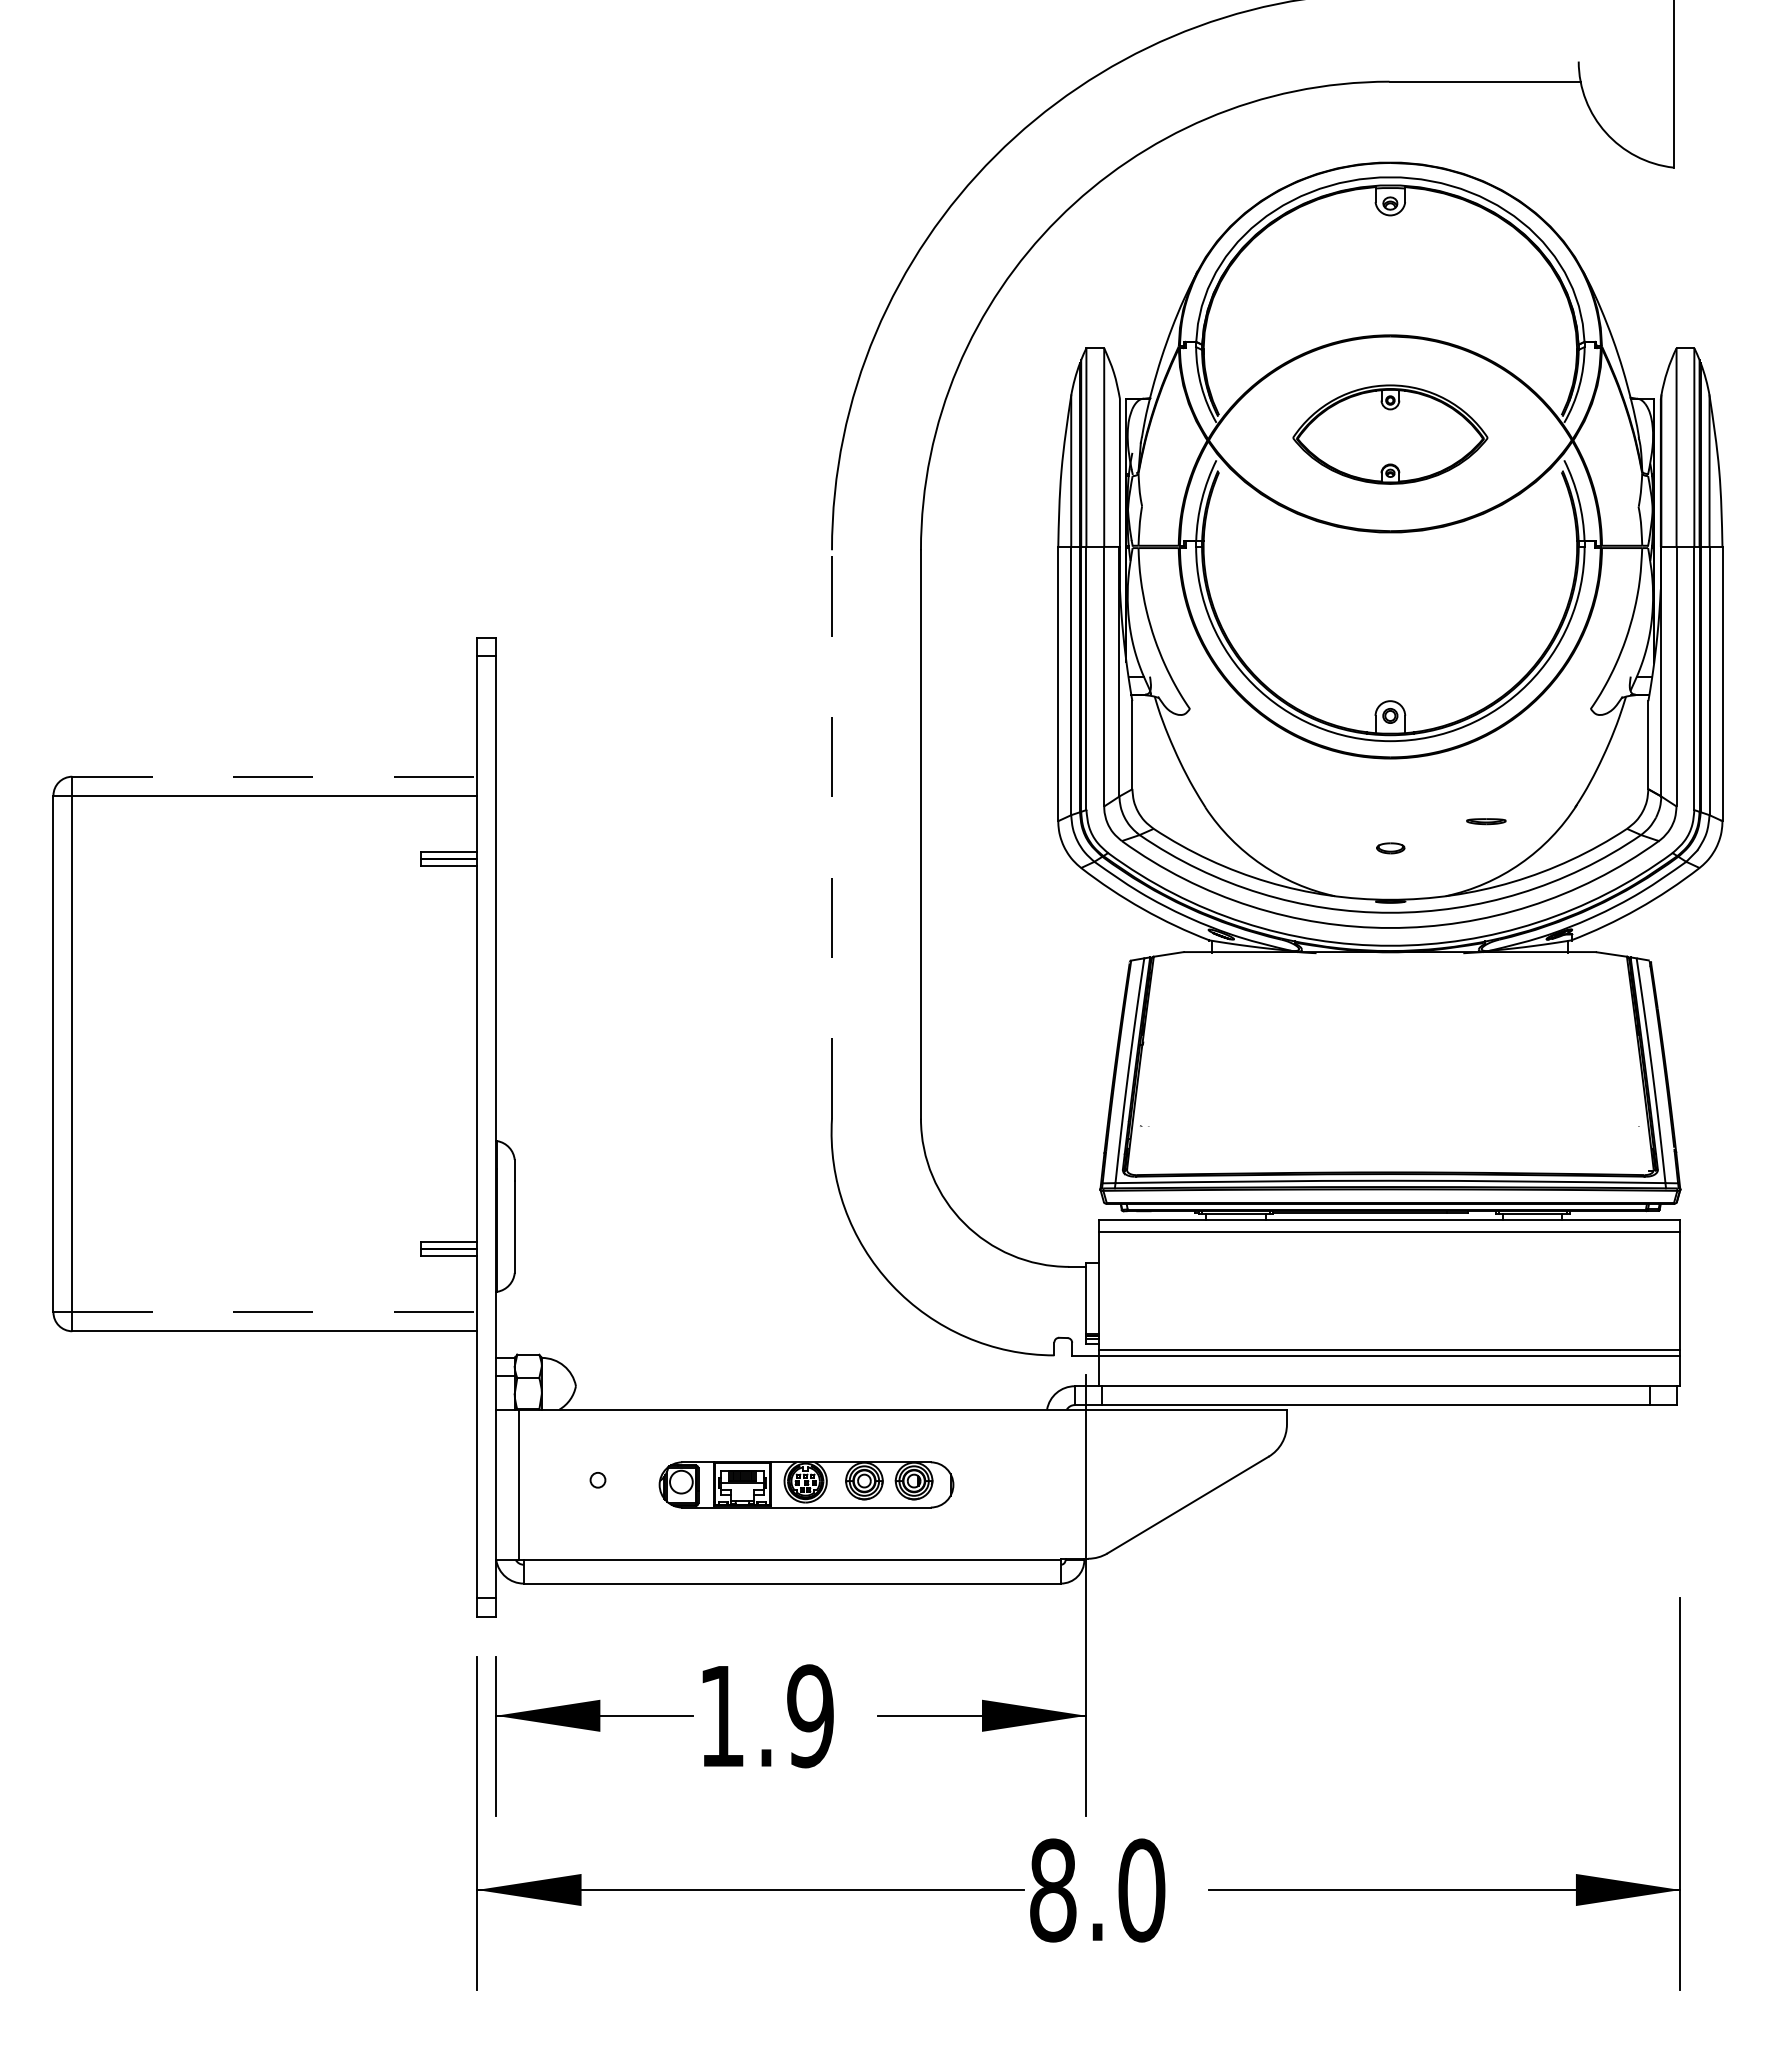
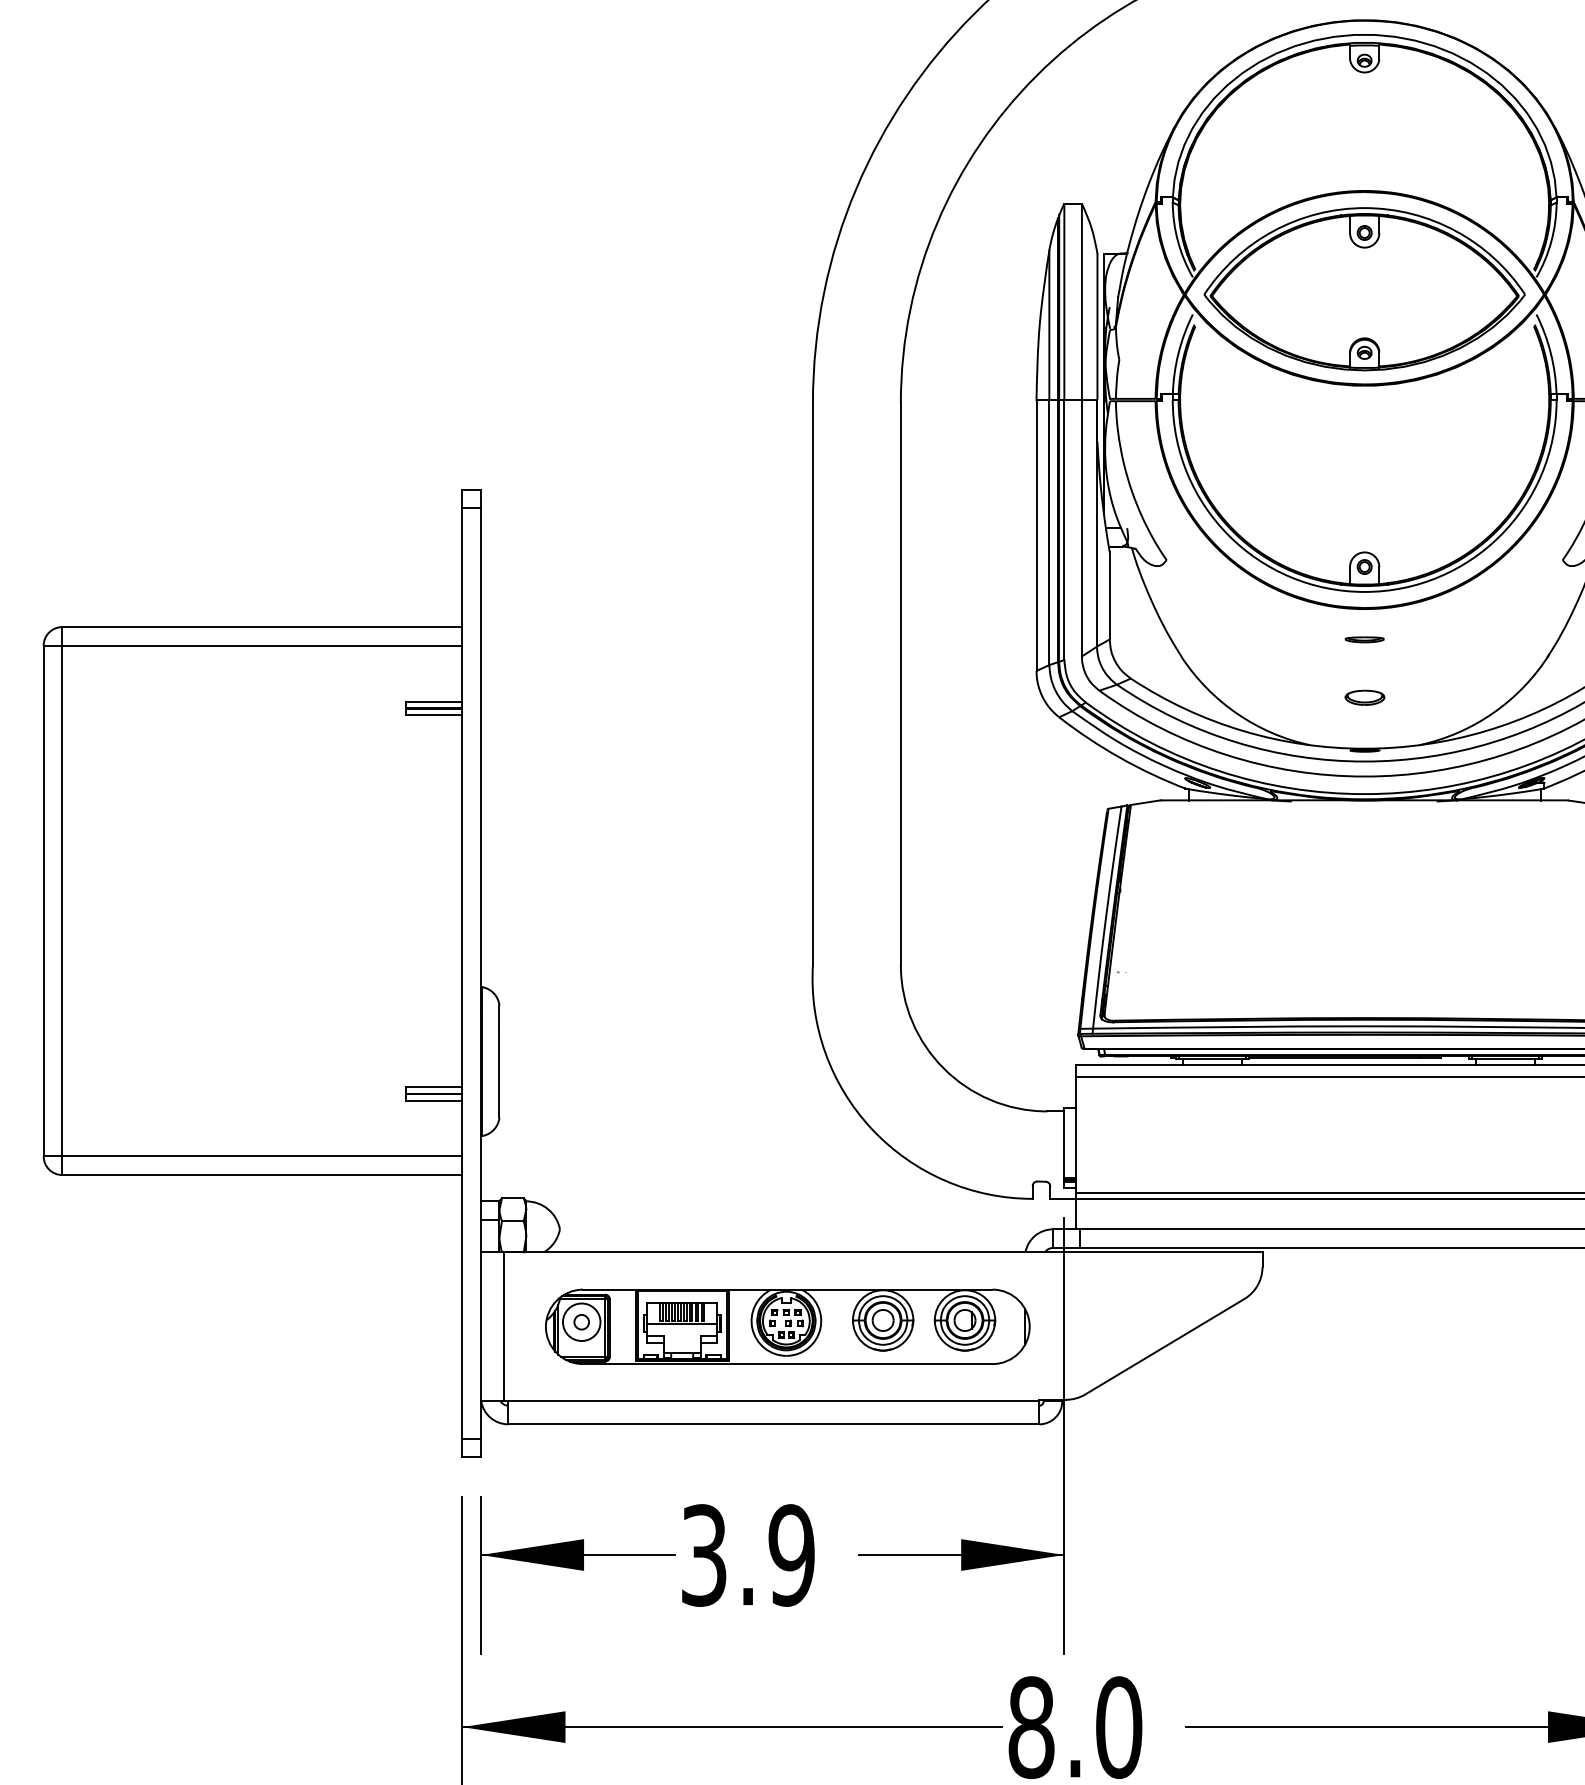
part: (1390, 434) -> (1364, 288), size x1.67
line: (275, 776) -> (263, 626), dashed -> solid
part: (1486, 821) -> (1364, 639), moved
line: (832, 833) -> (813, 683), dashed -> solid
part: (1390, 848) -> (1364, 698), size x1.43
line: (275, 1312) -> (263, 1156), dashed -> solid
part: (806, 1484) -> (787, 1326), size x1.67
text: (721, 1716) -> (703, 1555), 1.9 -> 3.9

